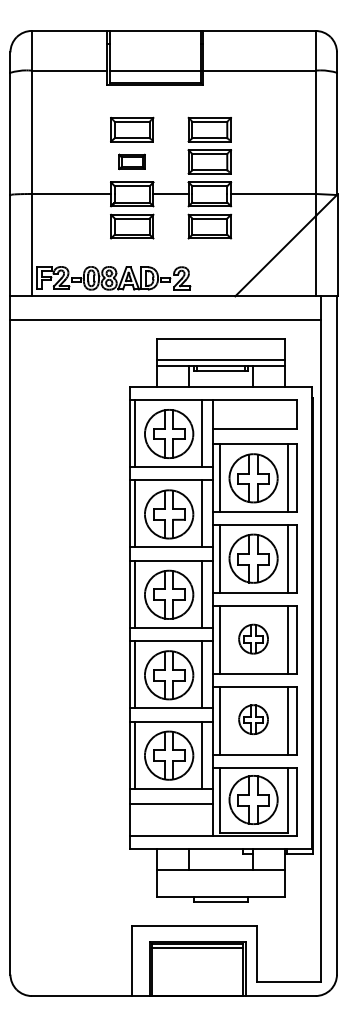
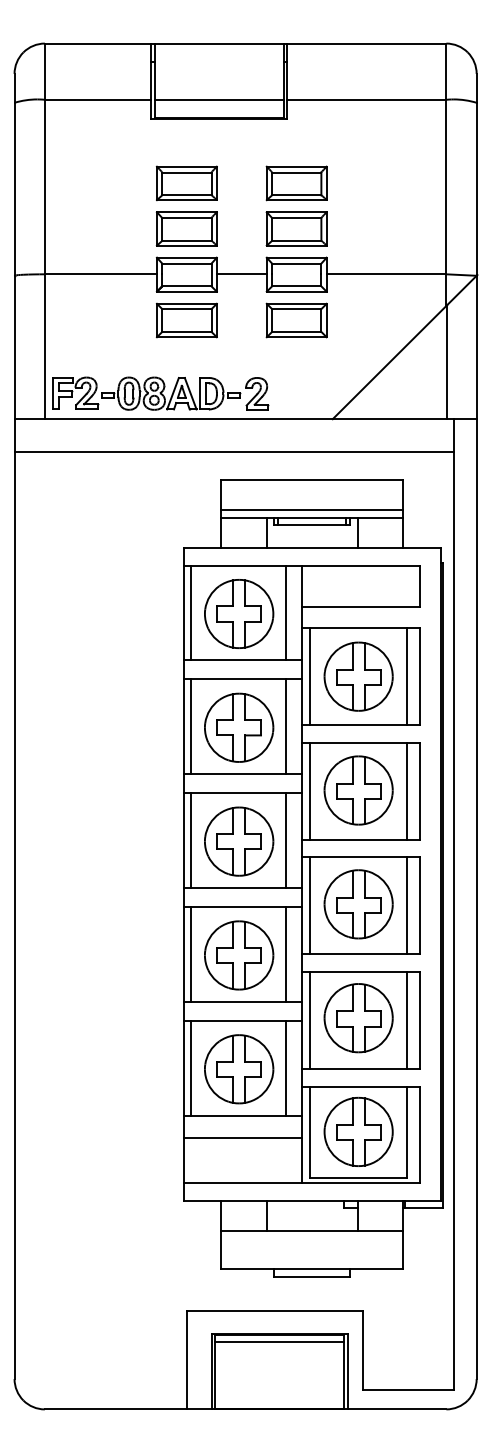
part: (131, 161) -> (186, 228), size x1.67
part: (253, 639) -> (358, 904), size x1.67
part: (253, 719) -> (358, 1018), size x1.67

